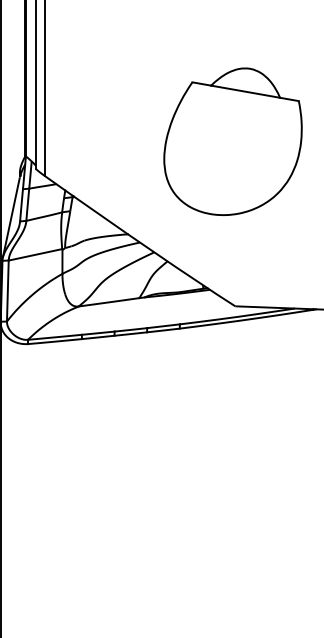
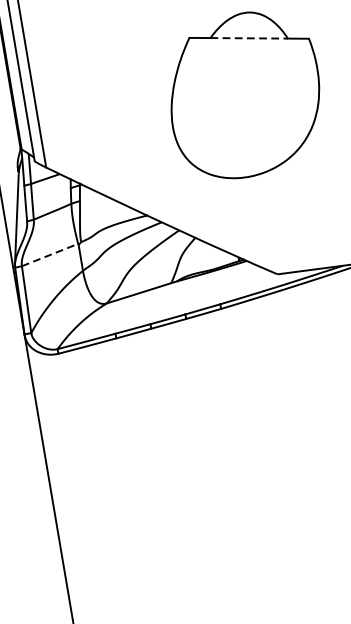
line: (245, 91) -> (249, 38), solid -> dashed
line: (35, 254) -> (50, 254), solid -> dashed

